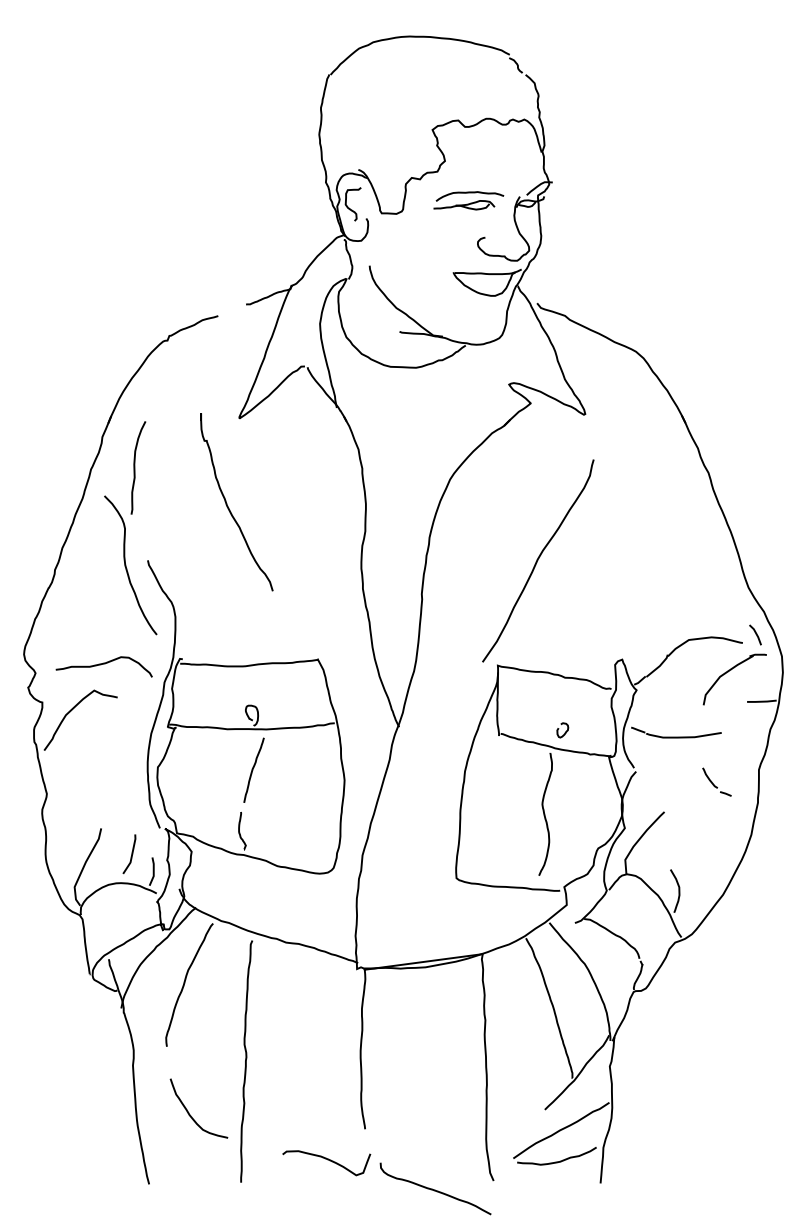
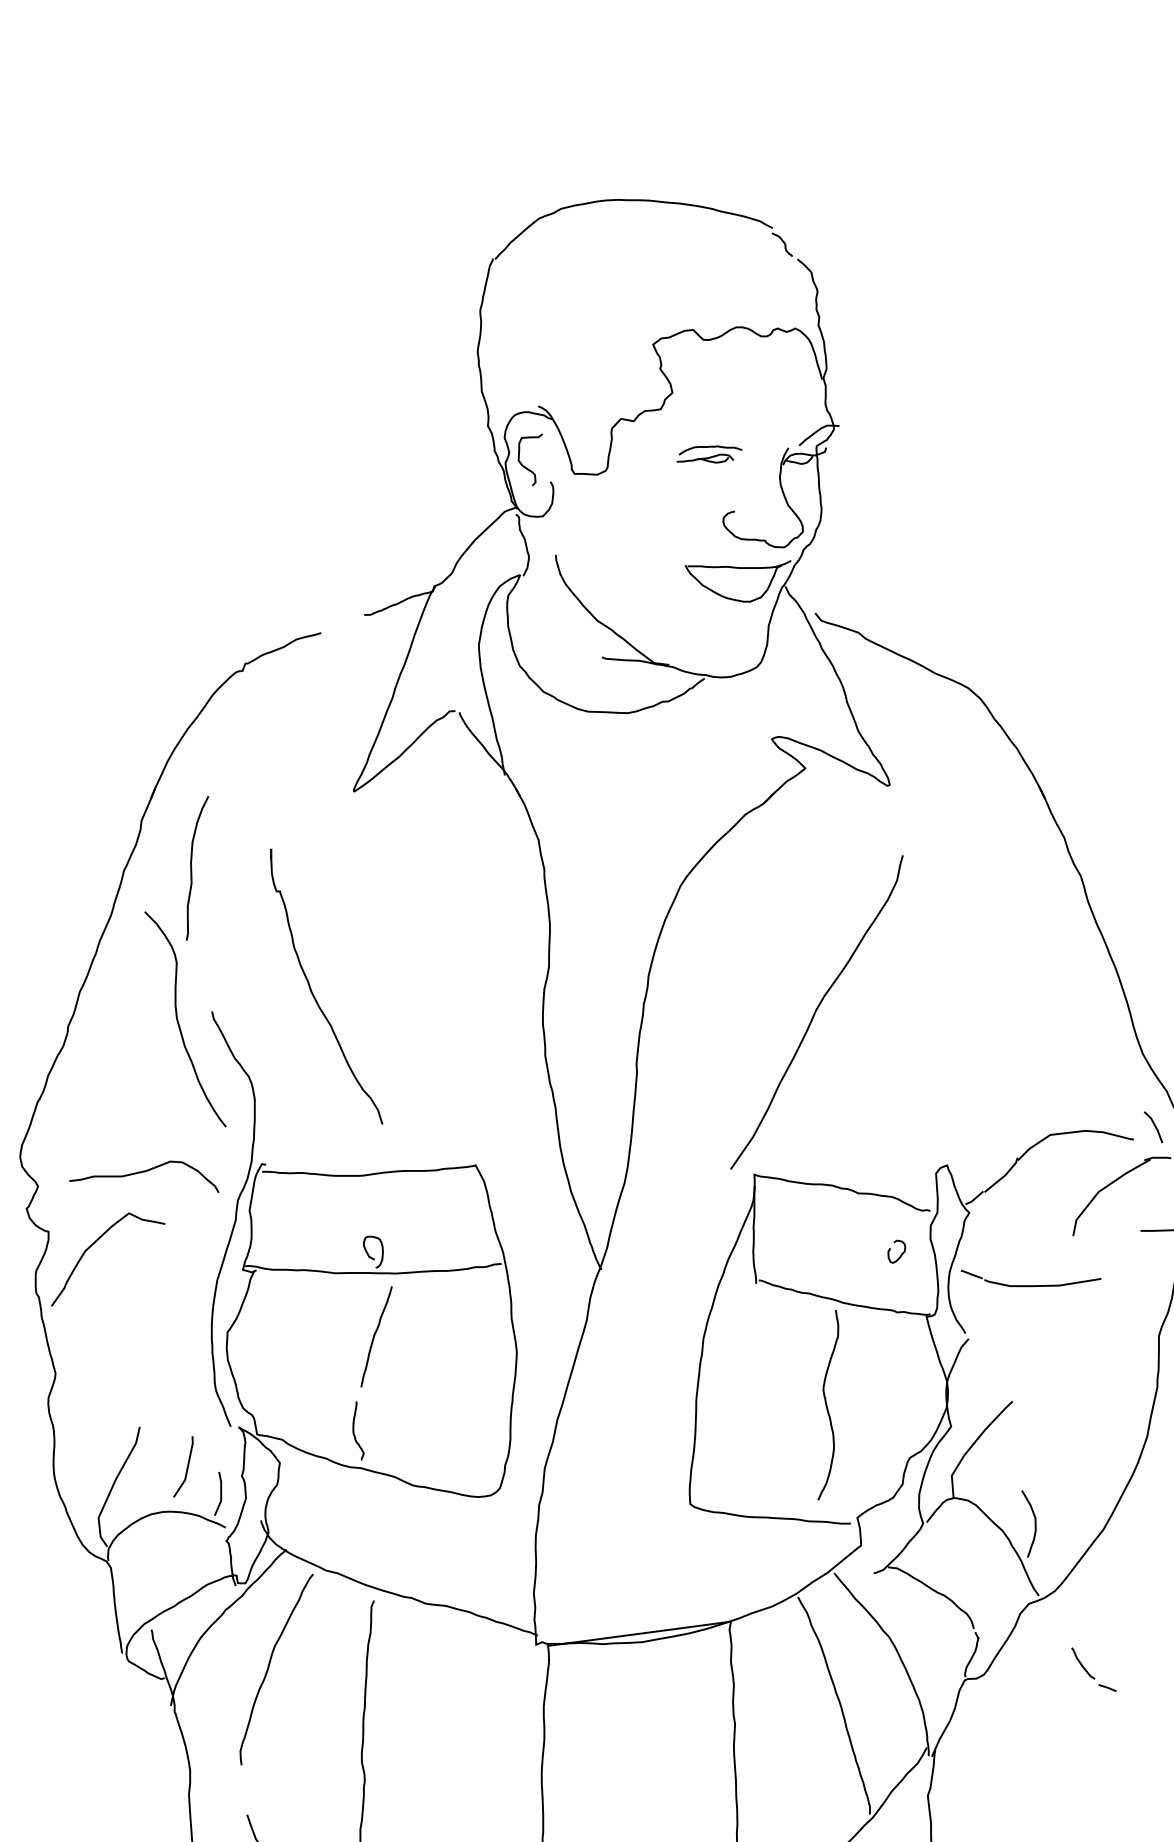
part: (468, 200) -> (708, 453), size x0.6
part: (228, 506) -> (313, 993), moved
curve: (564, 732) -> (899, 1255), moved
part: (716, 781) -> (1093, 1668), moved

